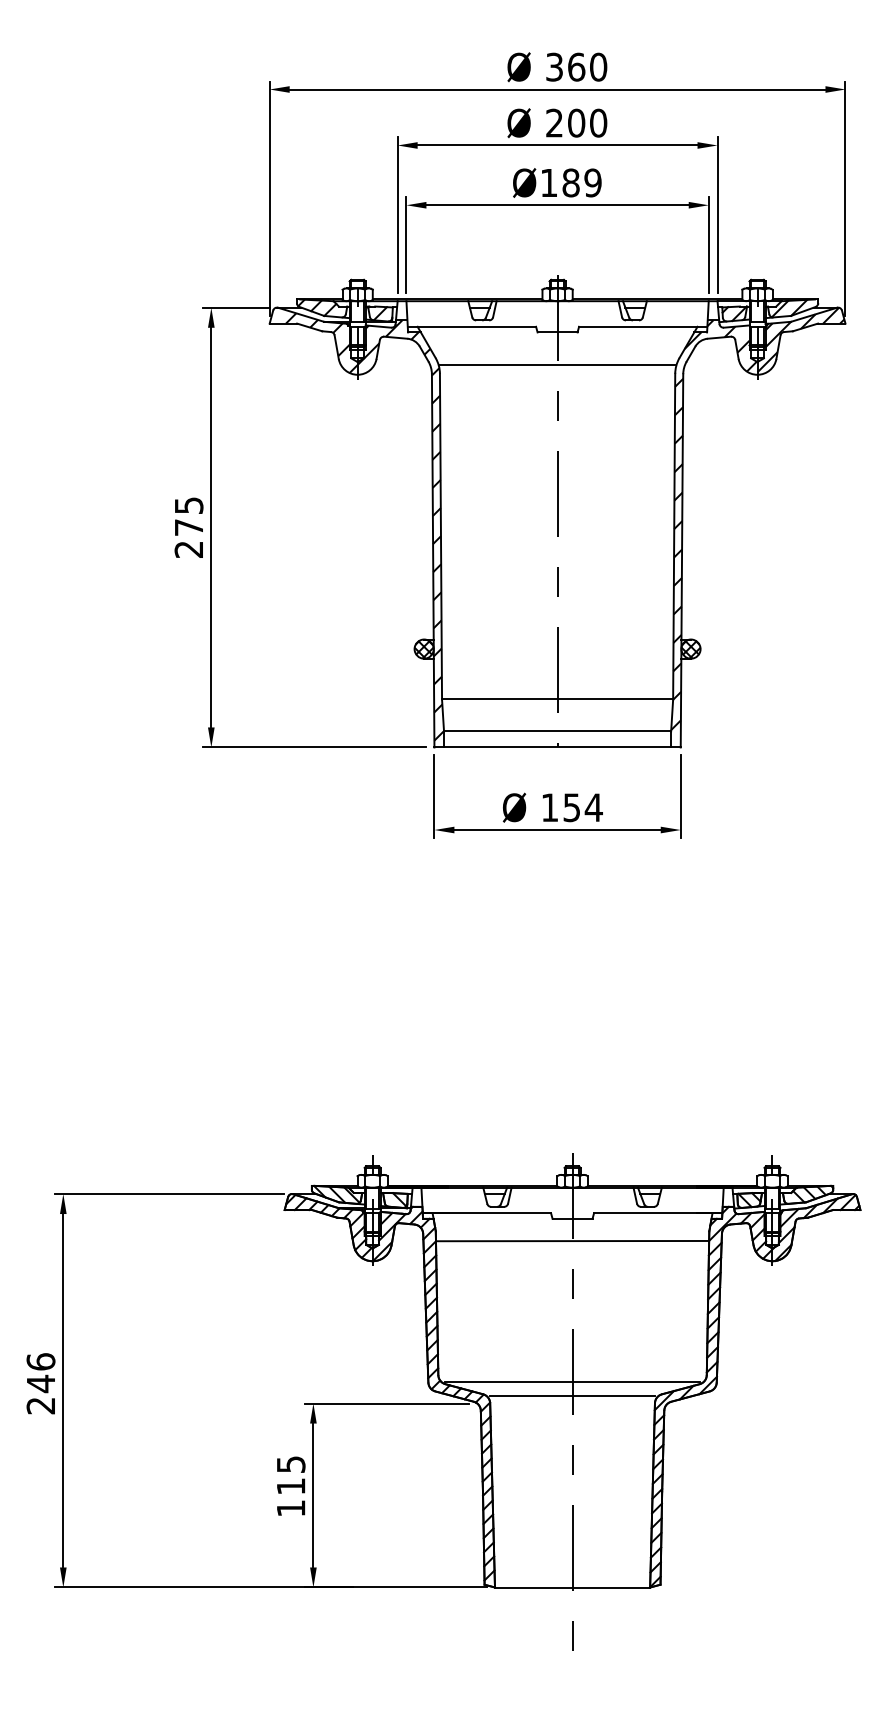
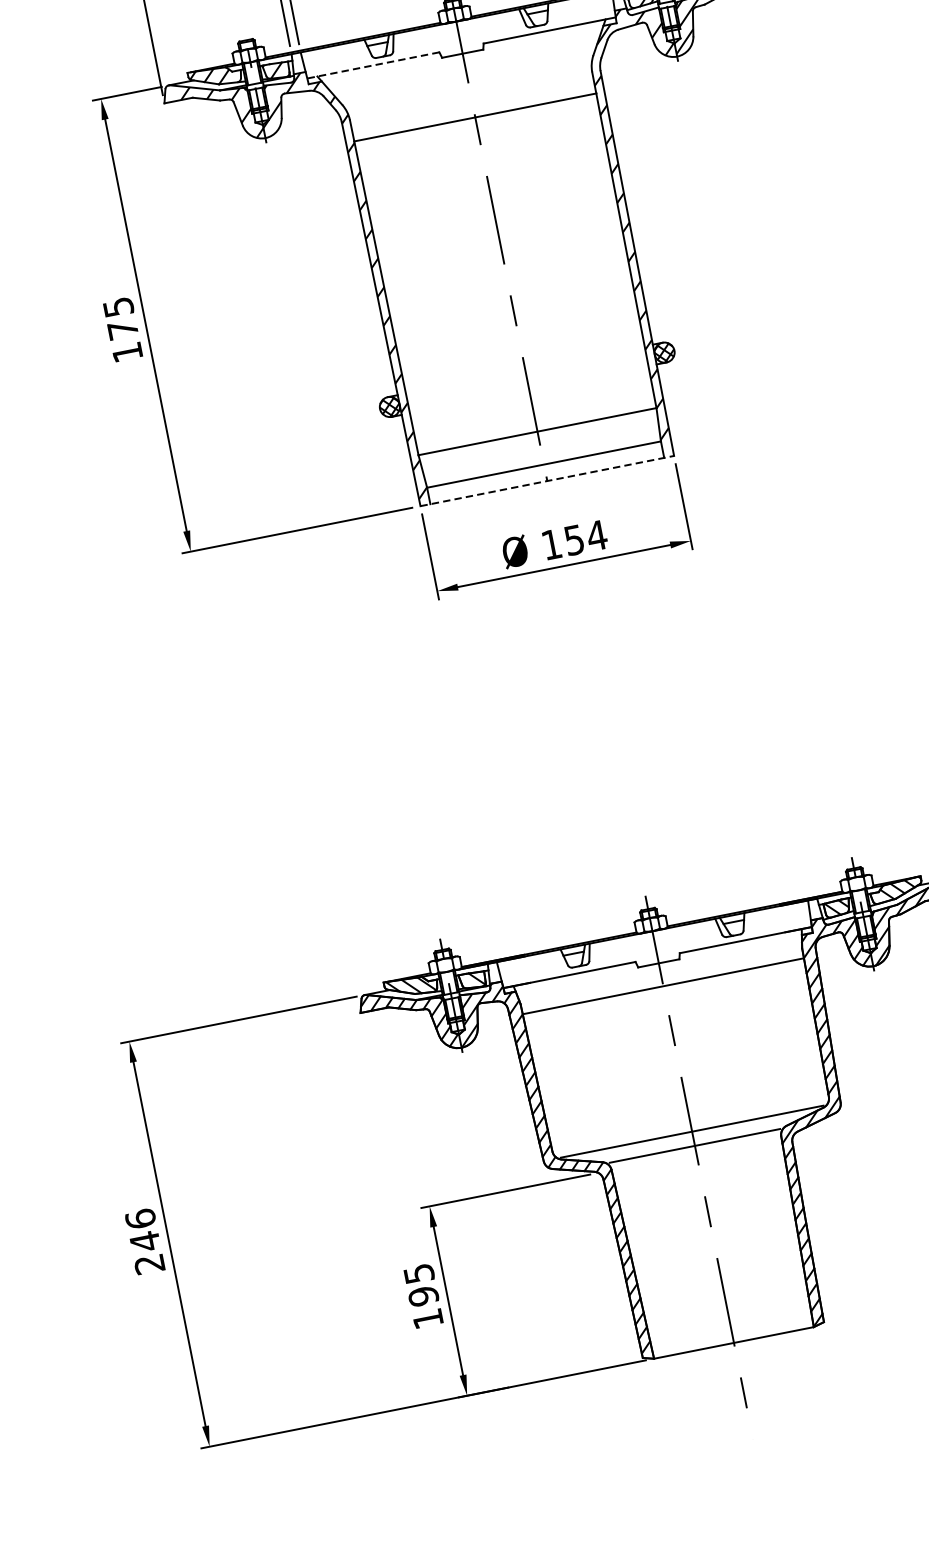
line: (471, 326) -> (372, 65), solid -> dashed
line: (557, 365) -> (475, 117), moved
text: (188, 549) -> (126, 352), 275 -> 175
line: (558, 747) -> (548, 480), solid -> dashed
text: (290, 1486) -> (422, 1296), 115 -> 195

